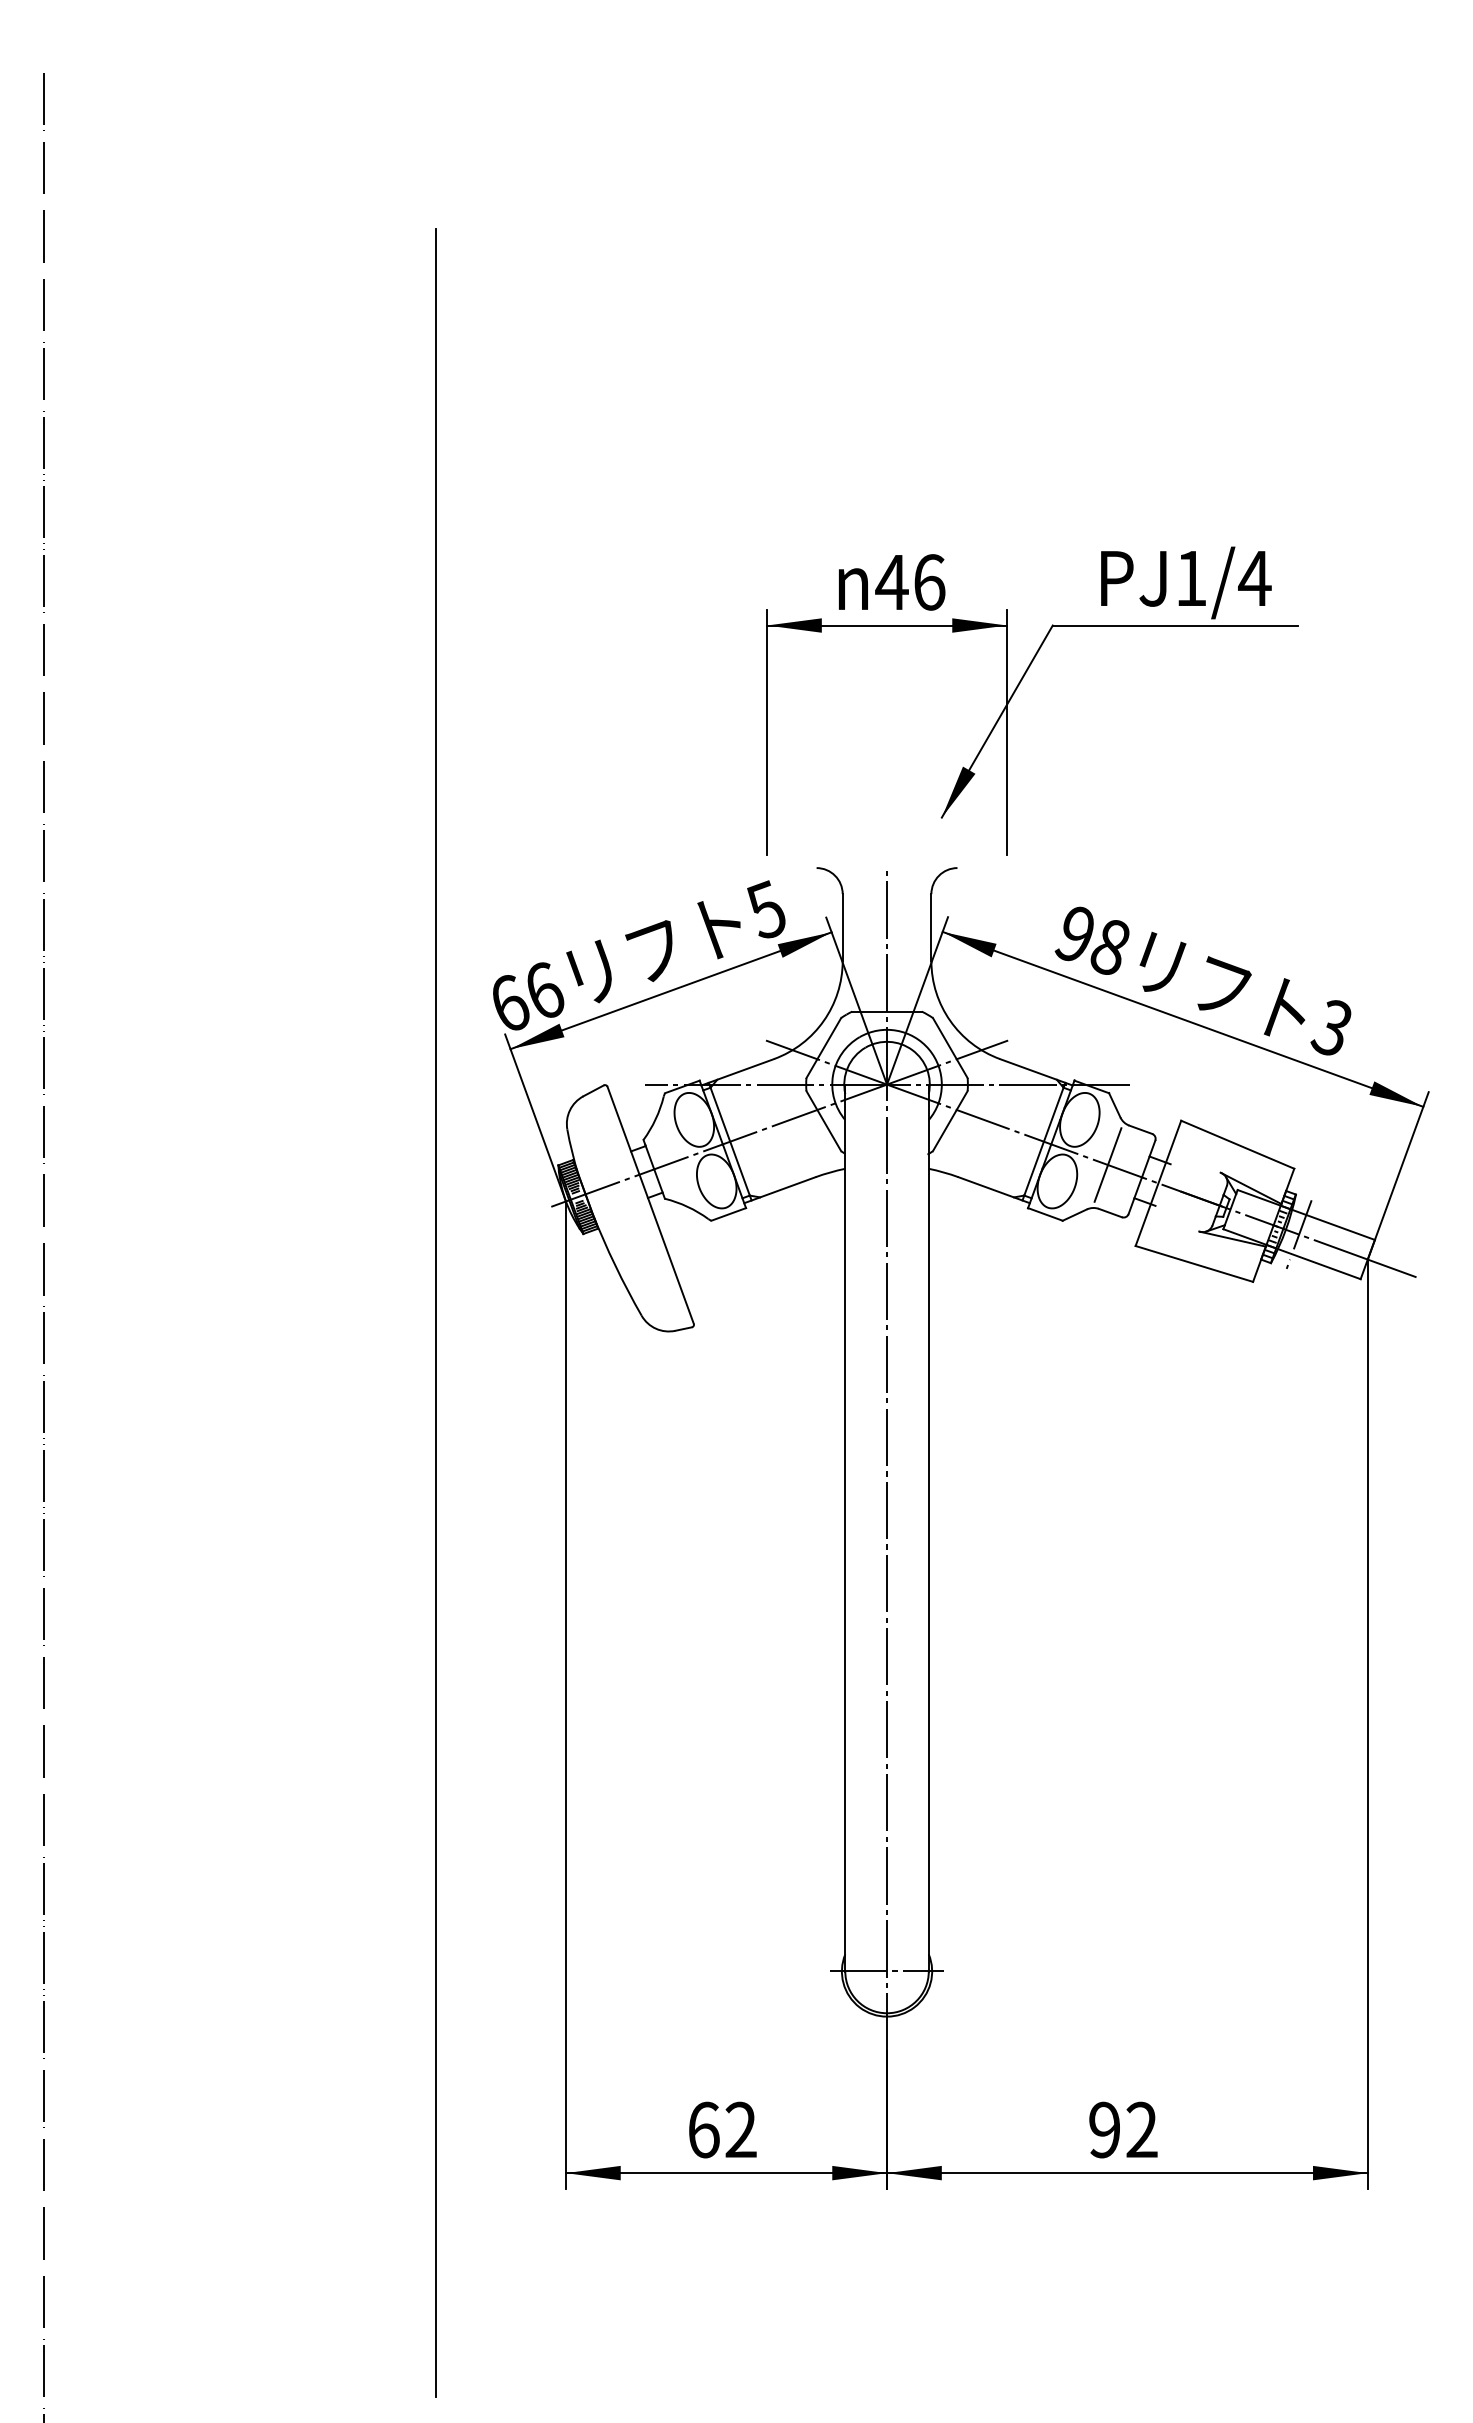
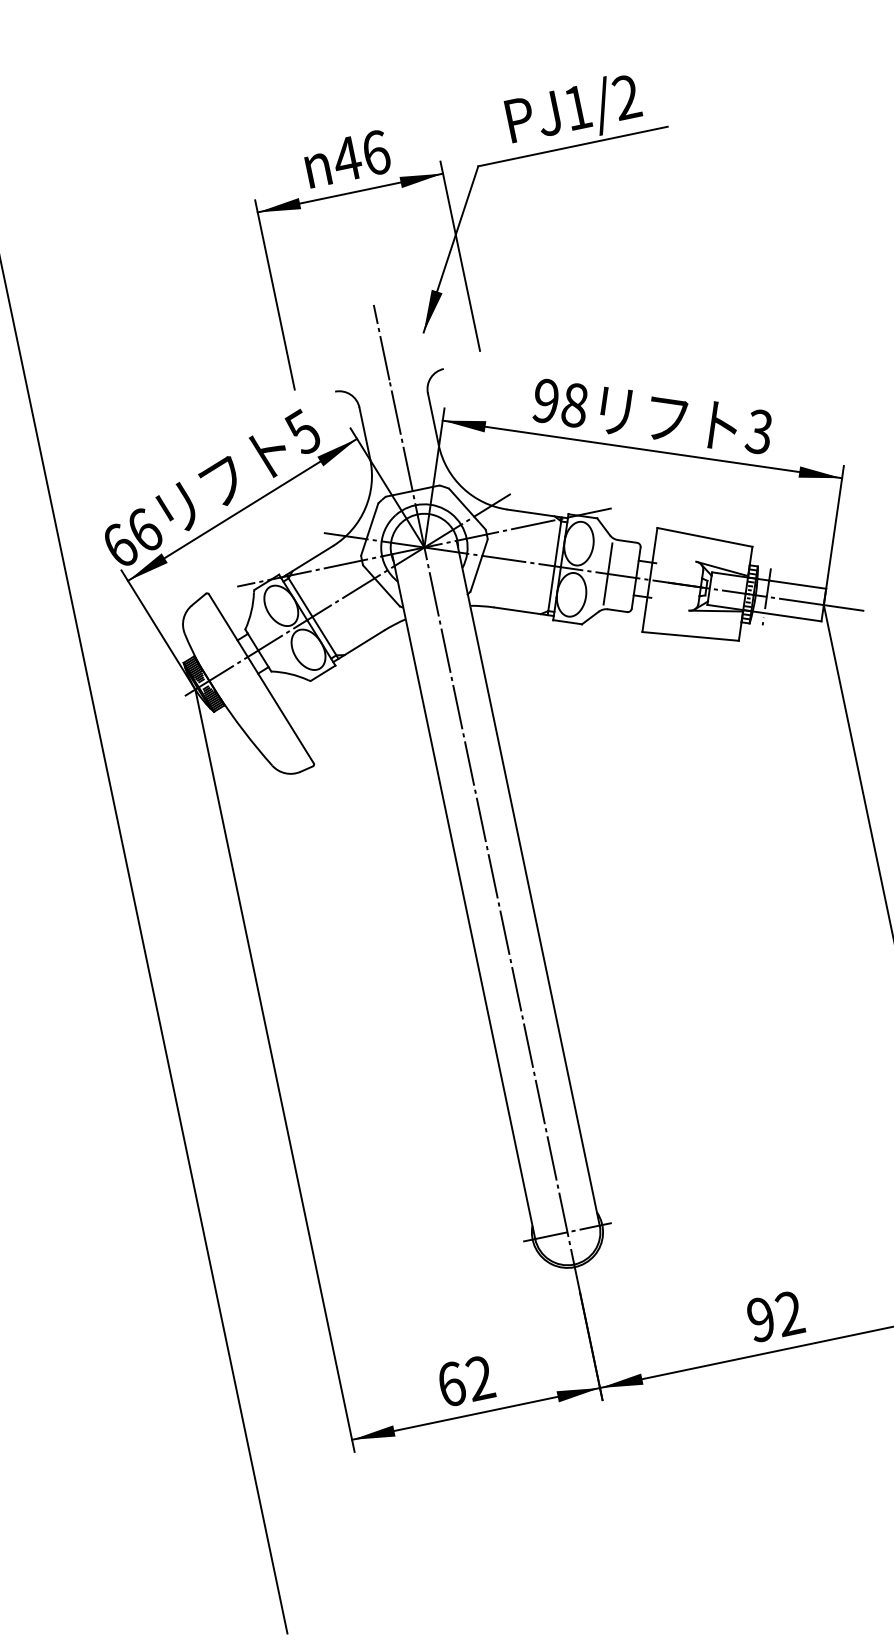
text: (1254, 577) -> (626, 96), PJ1/4 -> PJ1/2
line: (887, 819) -> (382, 342), added

